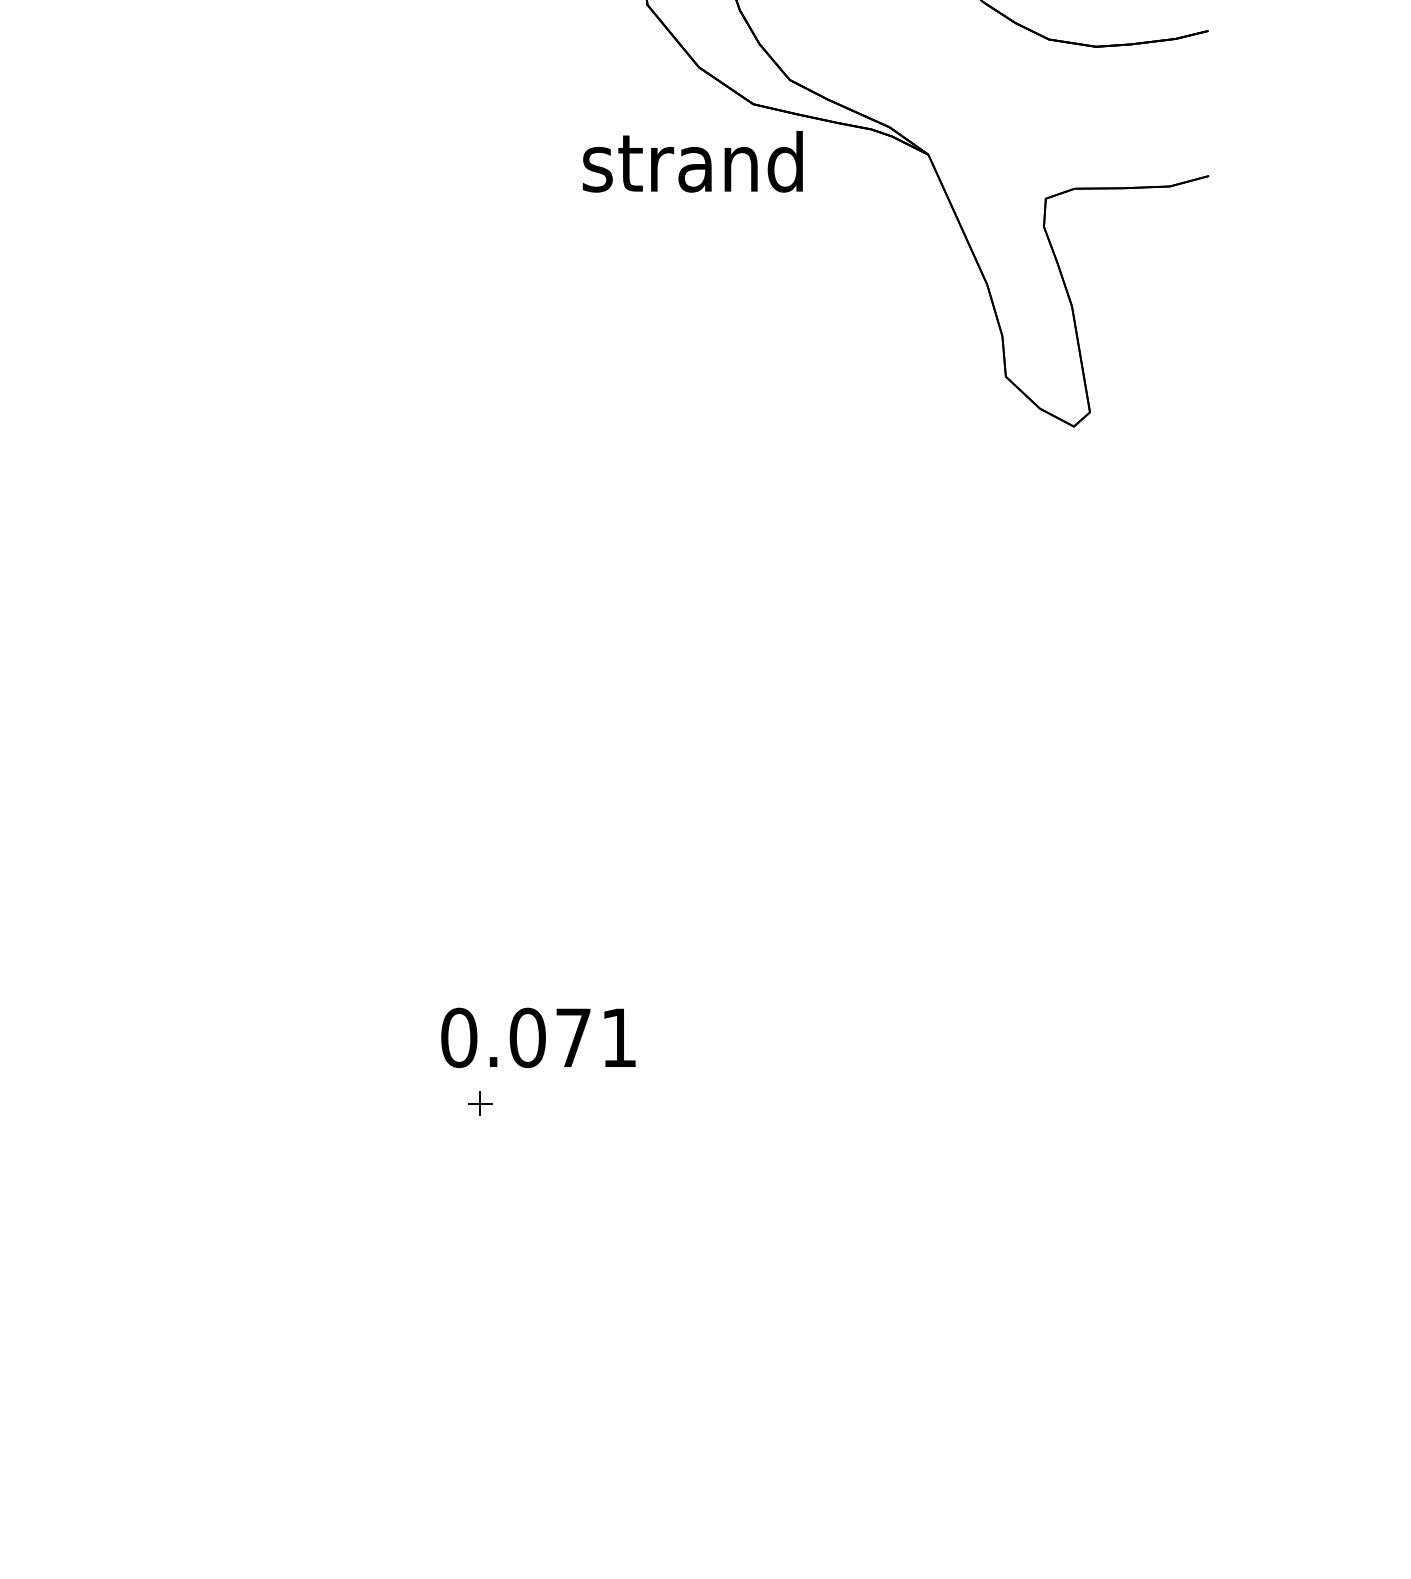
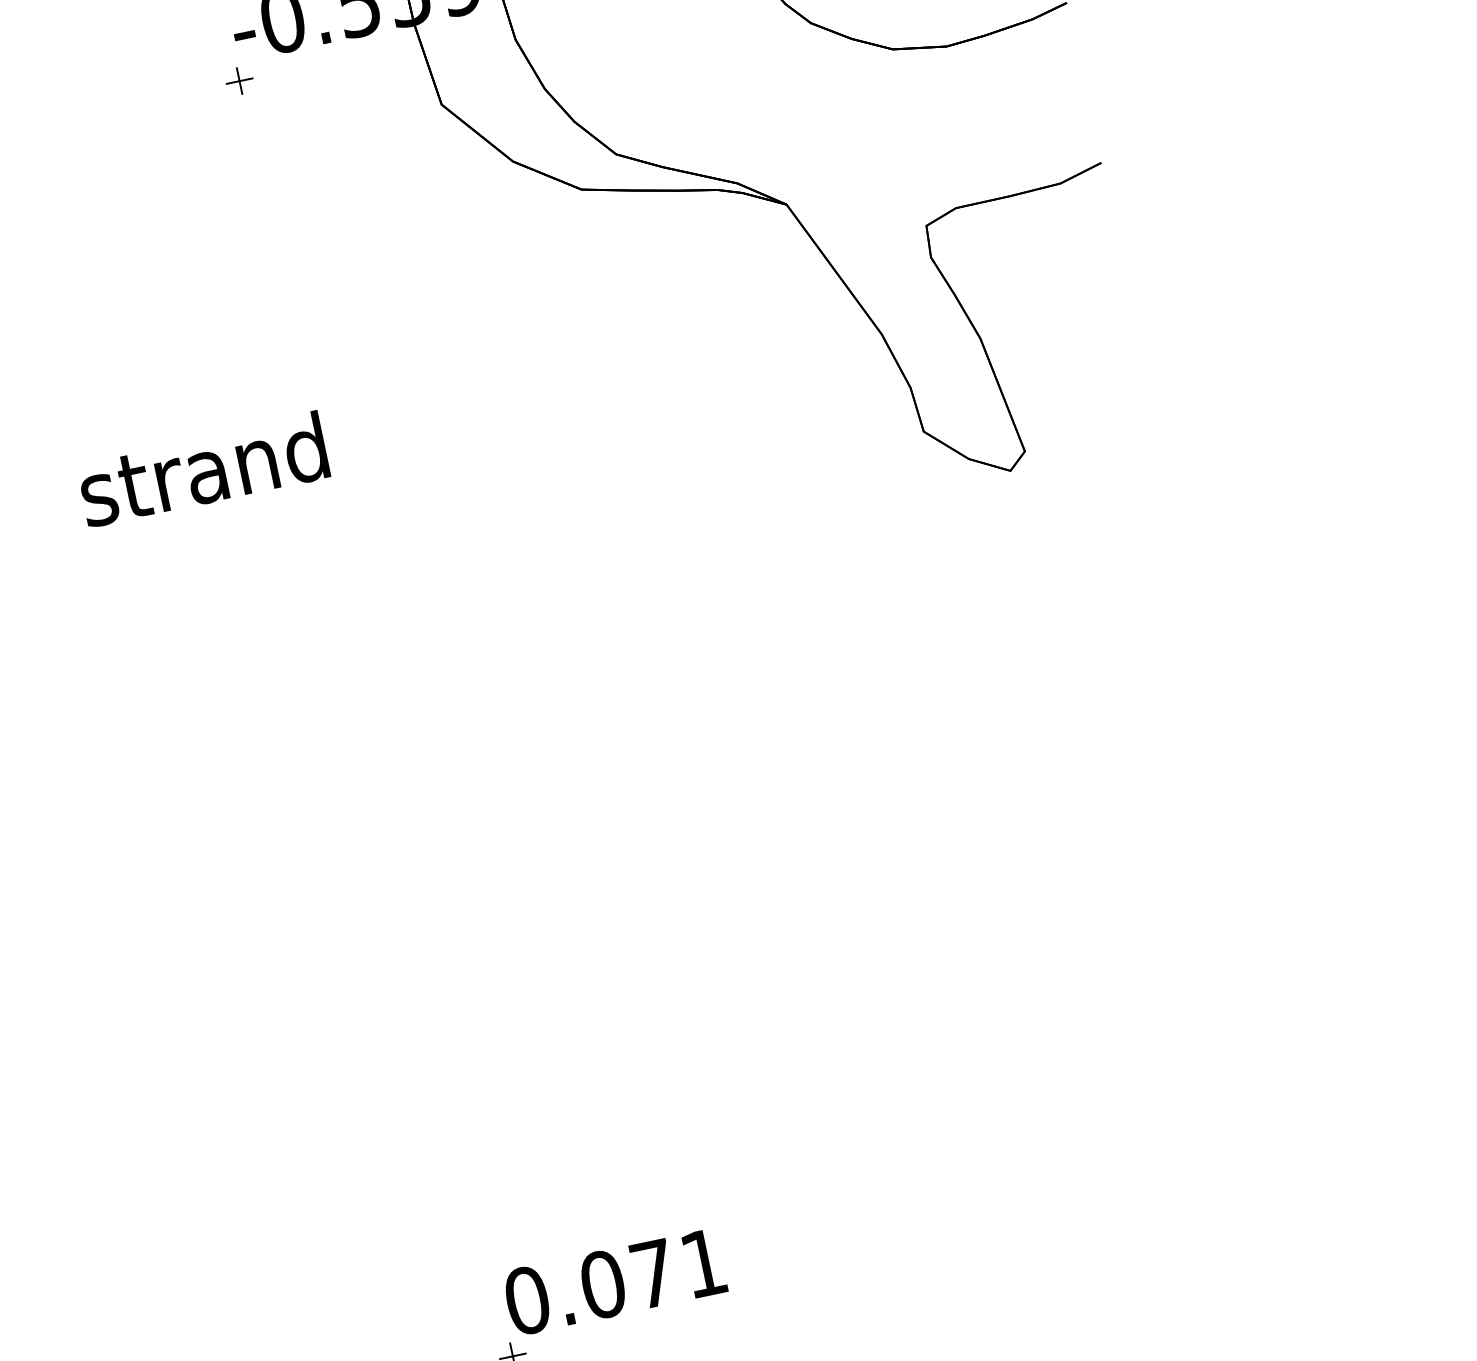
text: (692, 161) -> (202, 469), moved
text: (538, 1037) -> (614, 1281), moved

